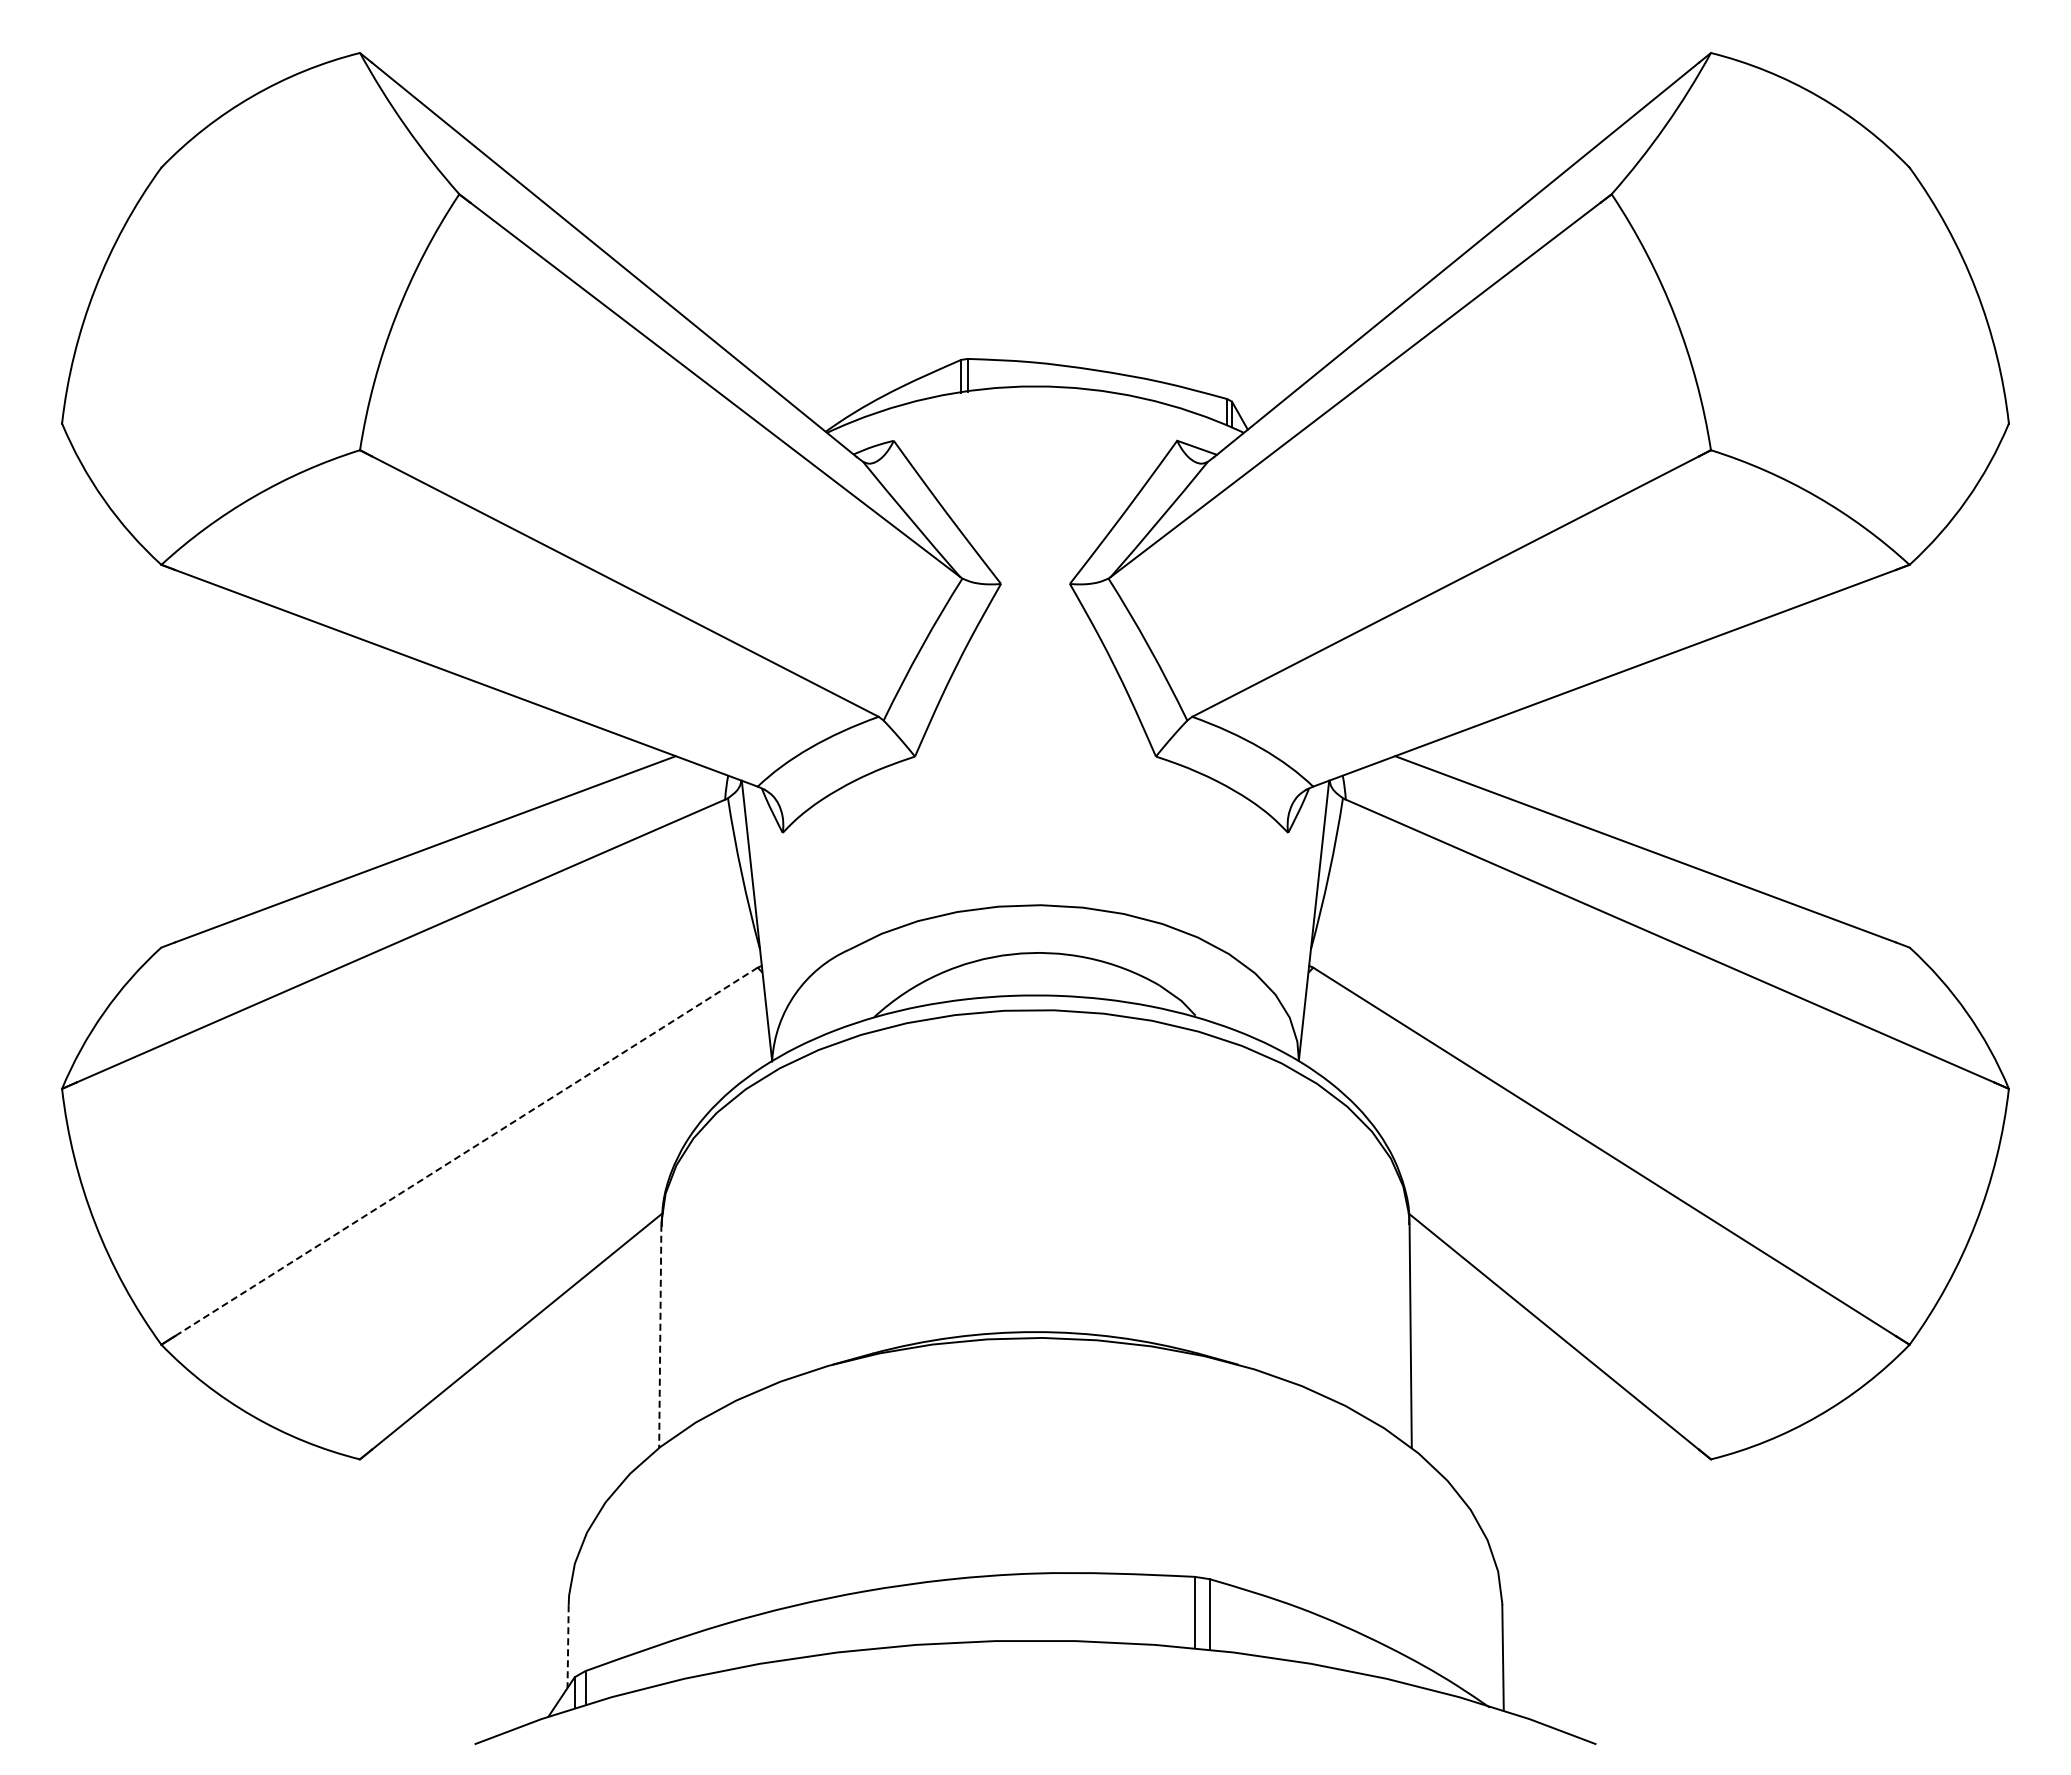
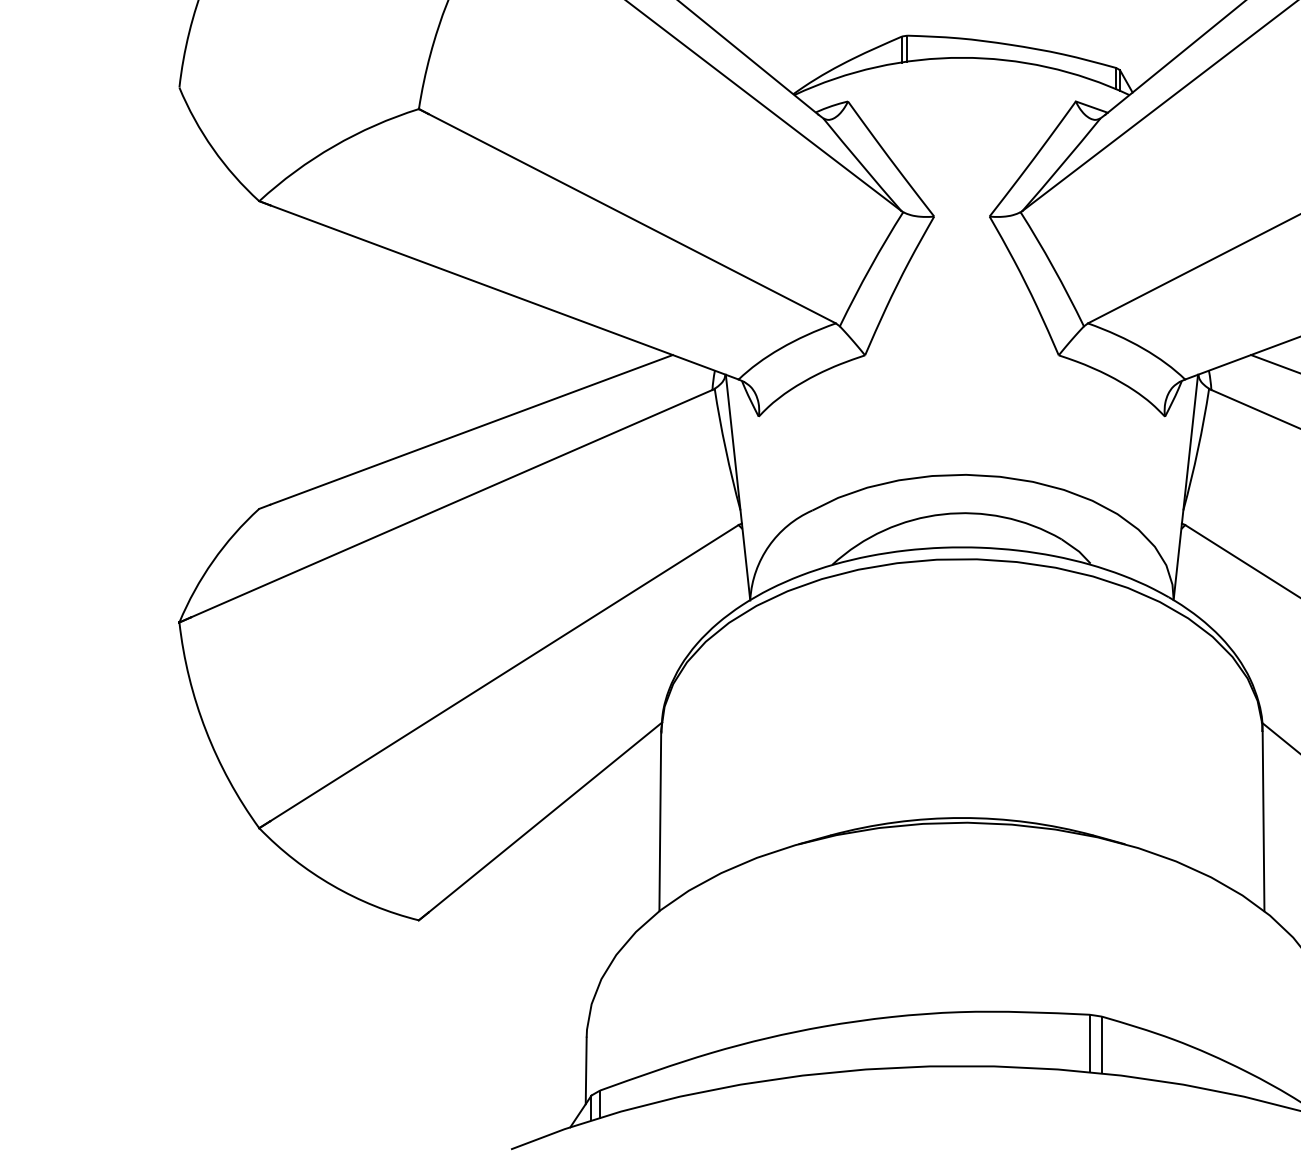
line: (466, 1151) -> (504, 672), dashed -> solid
line: (660, 1336) -> (660, 821), dashed -> solid
line: (568, 1647) -> (586, 1071), dashed -> solid

